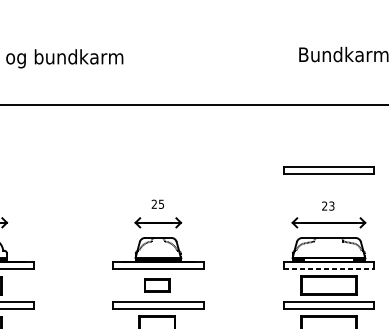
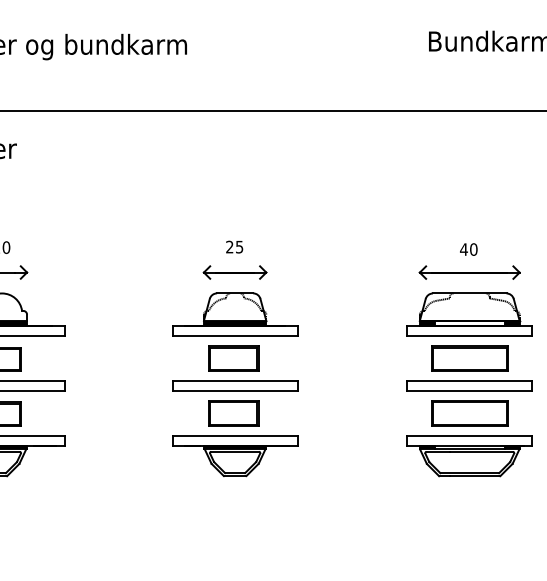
part: (328, 169) -> (469, 199), removed
text: (328, 206) -> (468, 249), 23 -> 40
line: (329, 269) -> (470, 336), dashed -> solid
part: (157, 285) -> (233, 358), size x1.43

